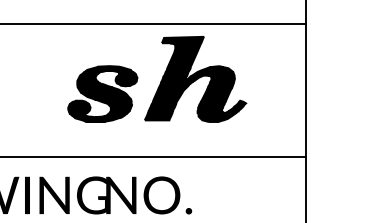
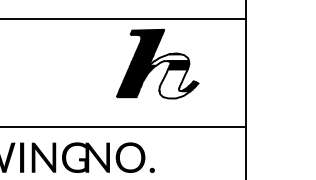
fill: (209, 74) -> (168, 60), removed
part: (102, 93) -> (82, 75), removed
fill: (217, 103) -> (175, 83), removed

